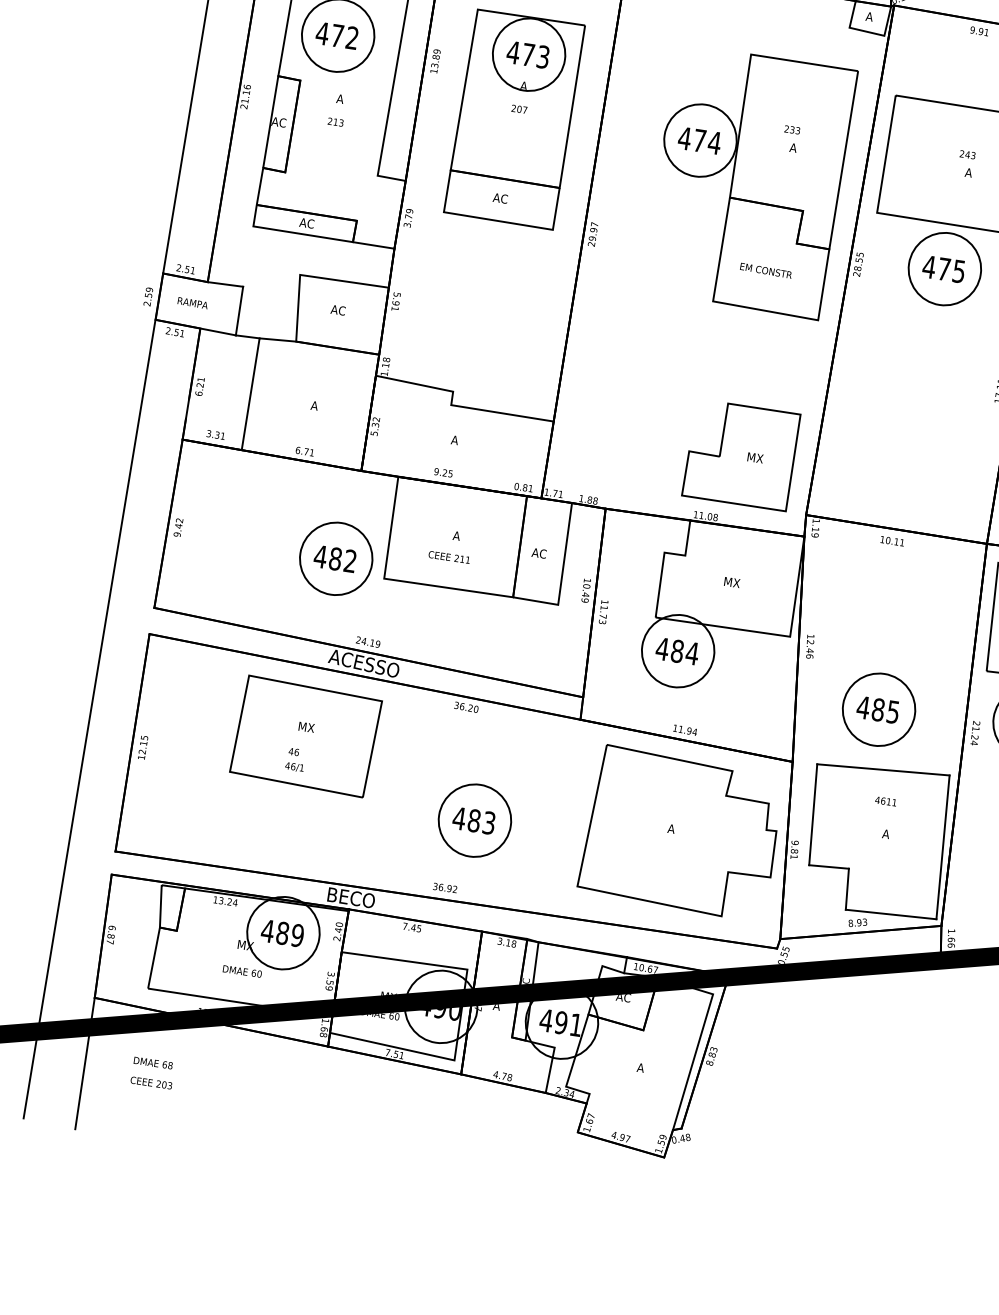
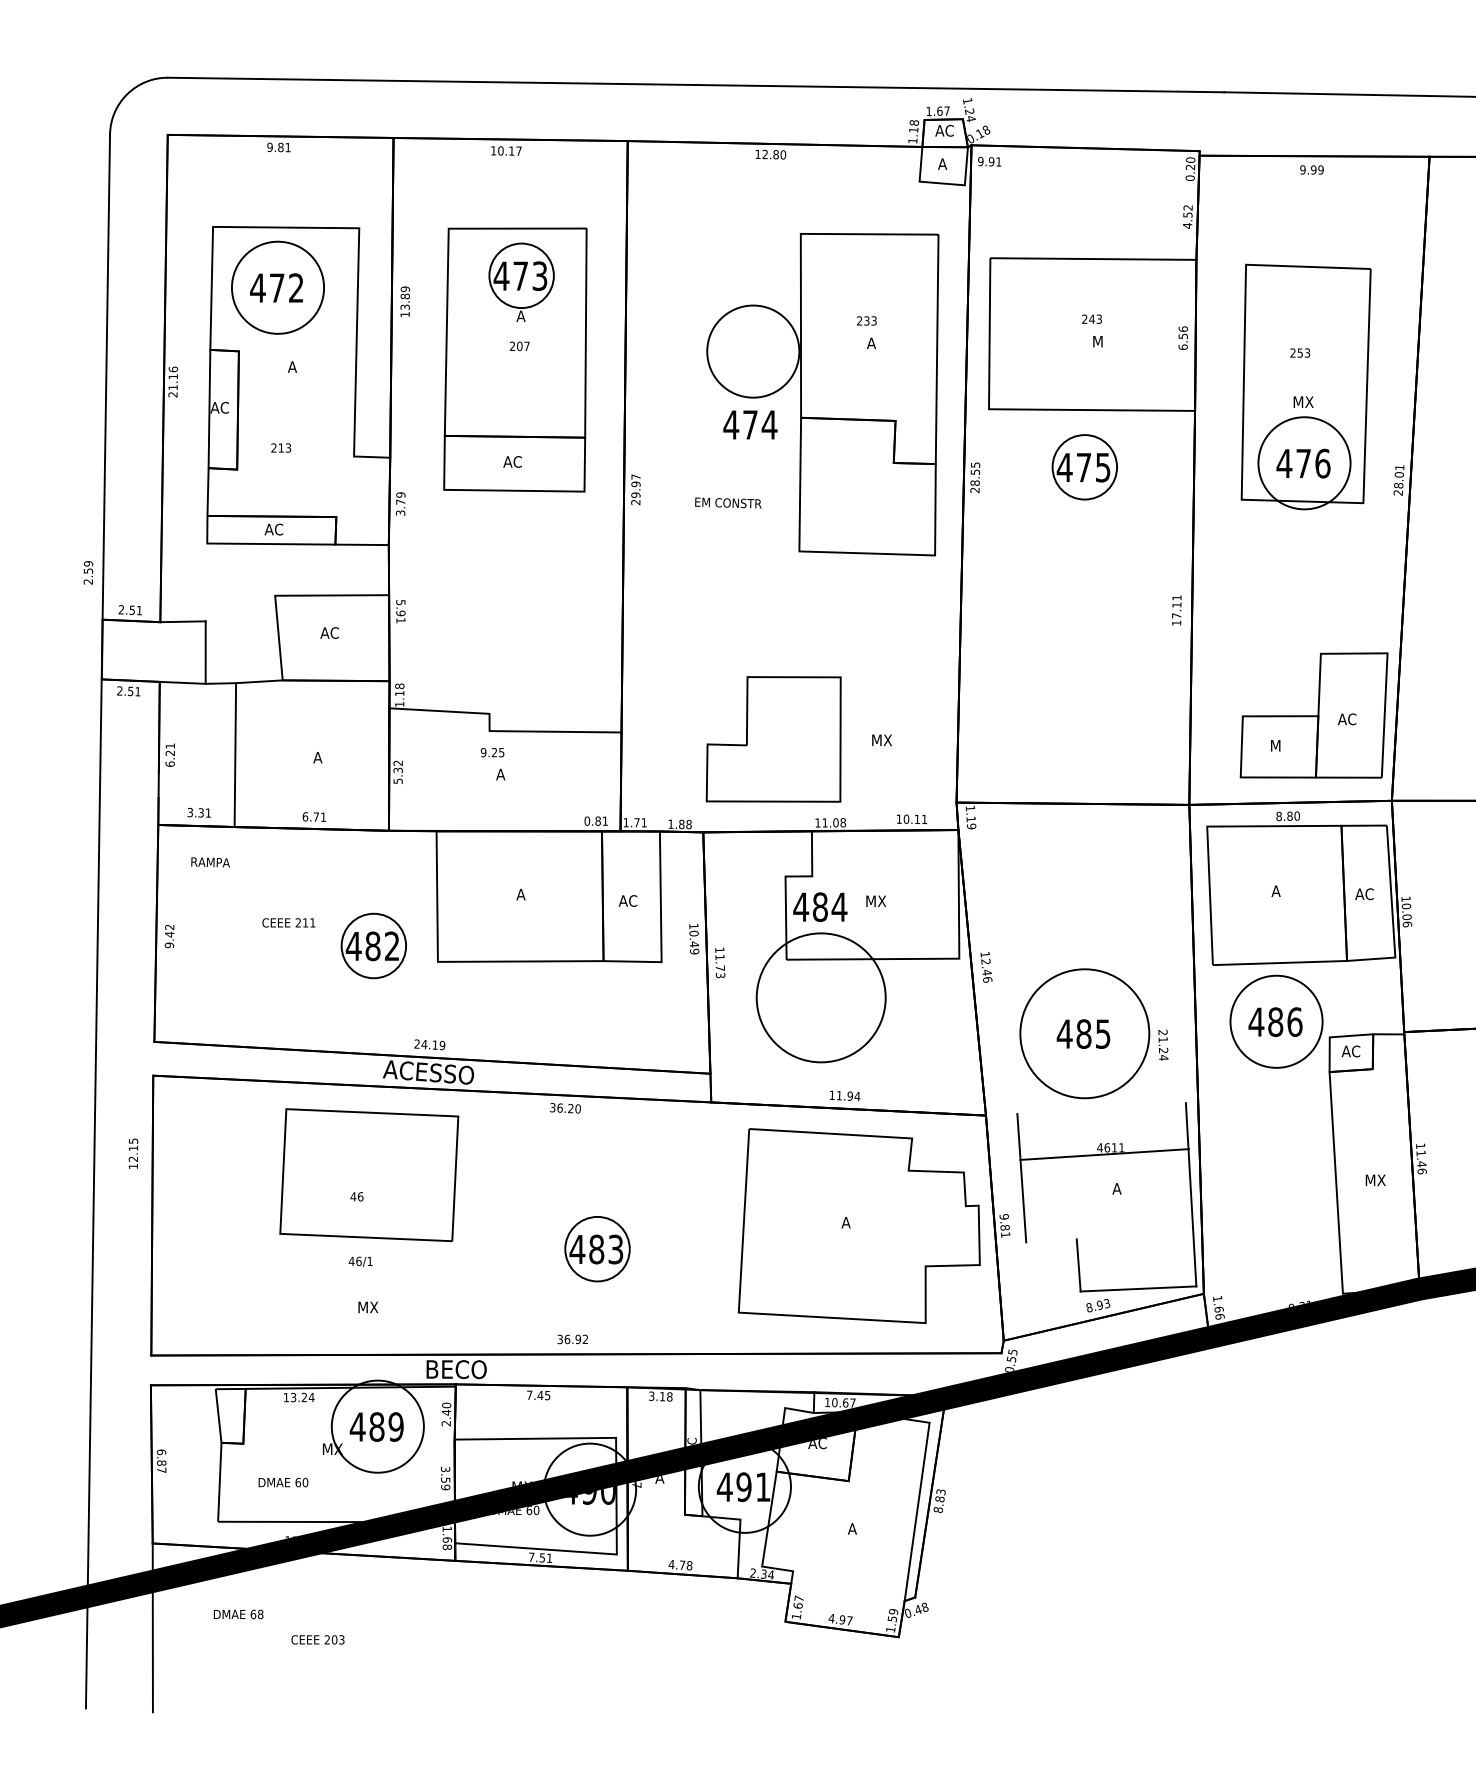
text: (979, 31) -> (989, 161), moved
circle: (529, 54) -> (521, 275), size x0.7
text: (336, 121) -> (281, 447), moved
text: (699, 140) -> (750, 424), moved
text: (969, 172) -> (1097, 341), A -> M
circle: (944, 269) -> (1084, 467), size x0.7
text: (766, 270) -> (728, 502), moved
text: (148, 296) -> (88, 572), moved
text: (192, 303) -> (210, 862), moved
part: (741, 455) -> (773, 739), moved
text: (443, 472) -> (492, 752), moved
text: (892, 540) -> (912, 818), moved
text: (449, 557) -> (288, 922), moved
circle: (336, 558) -> (373, 945), size x0.7
circle: (678, 650) -> (821, 997), size x1.4
text: (677, 651) -> (820, 907), moved
circle: (878, 709) -> (1084, 1033), size x1.4
text: (306, 727) -> (368, 1307), moved
text: (975, 732) -> (1163, 1044), moved
text: (143, 747) -> (133, 1153), moved
text: (294, 766) -> (360, 1261), moved
line: (883, 769) -> (1104, 1154), moved
circle: (474, 820) -> (597, 1249), size x0.7
line: (829, 866) -> (1051, 1240), removed
text: (242, 971) -> (283, 1482), moved
text: (151, 1082) -> (317, 1639), moved

